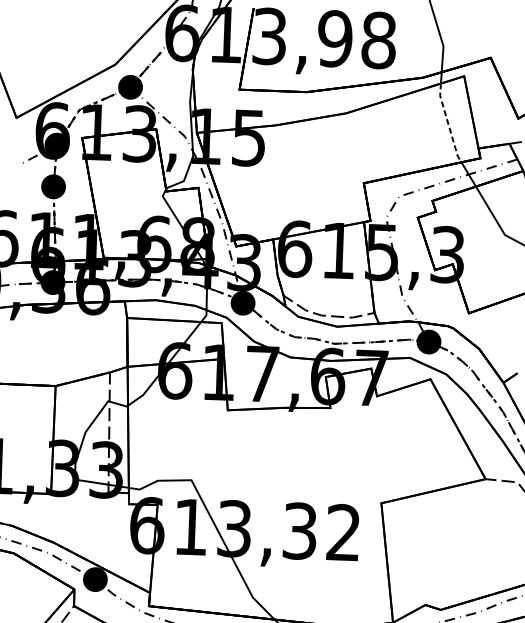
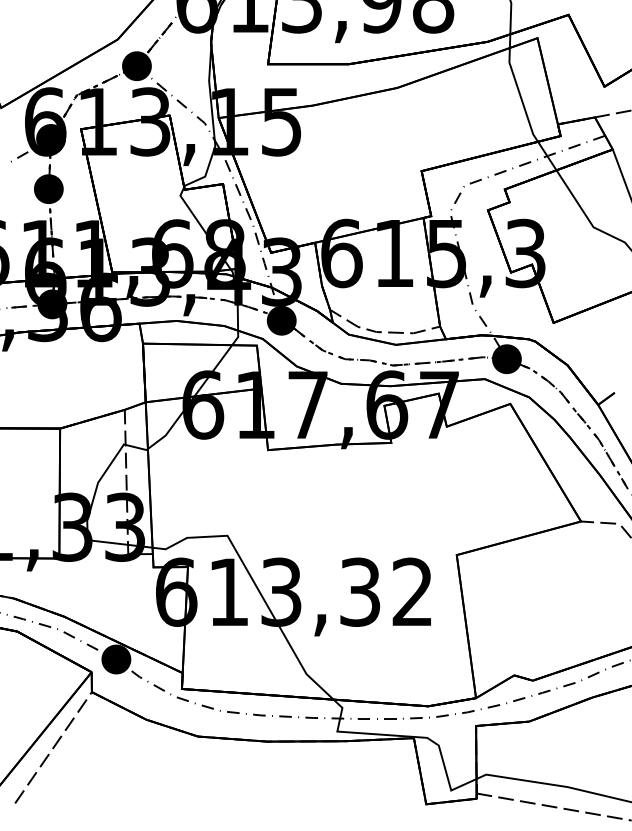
line: (448, 123) -> (520, 95), dashed -> solid

